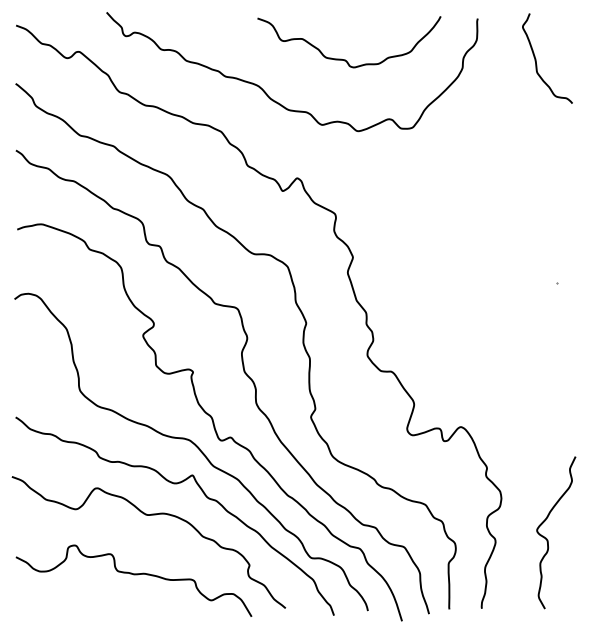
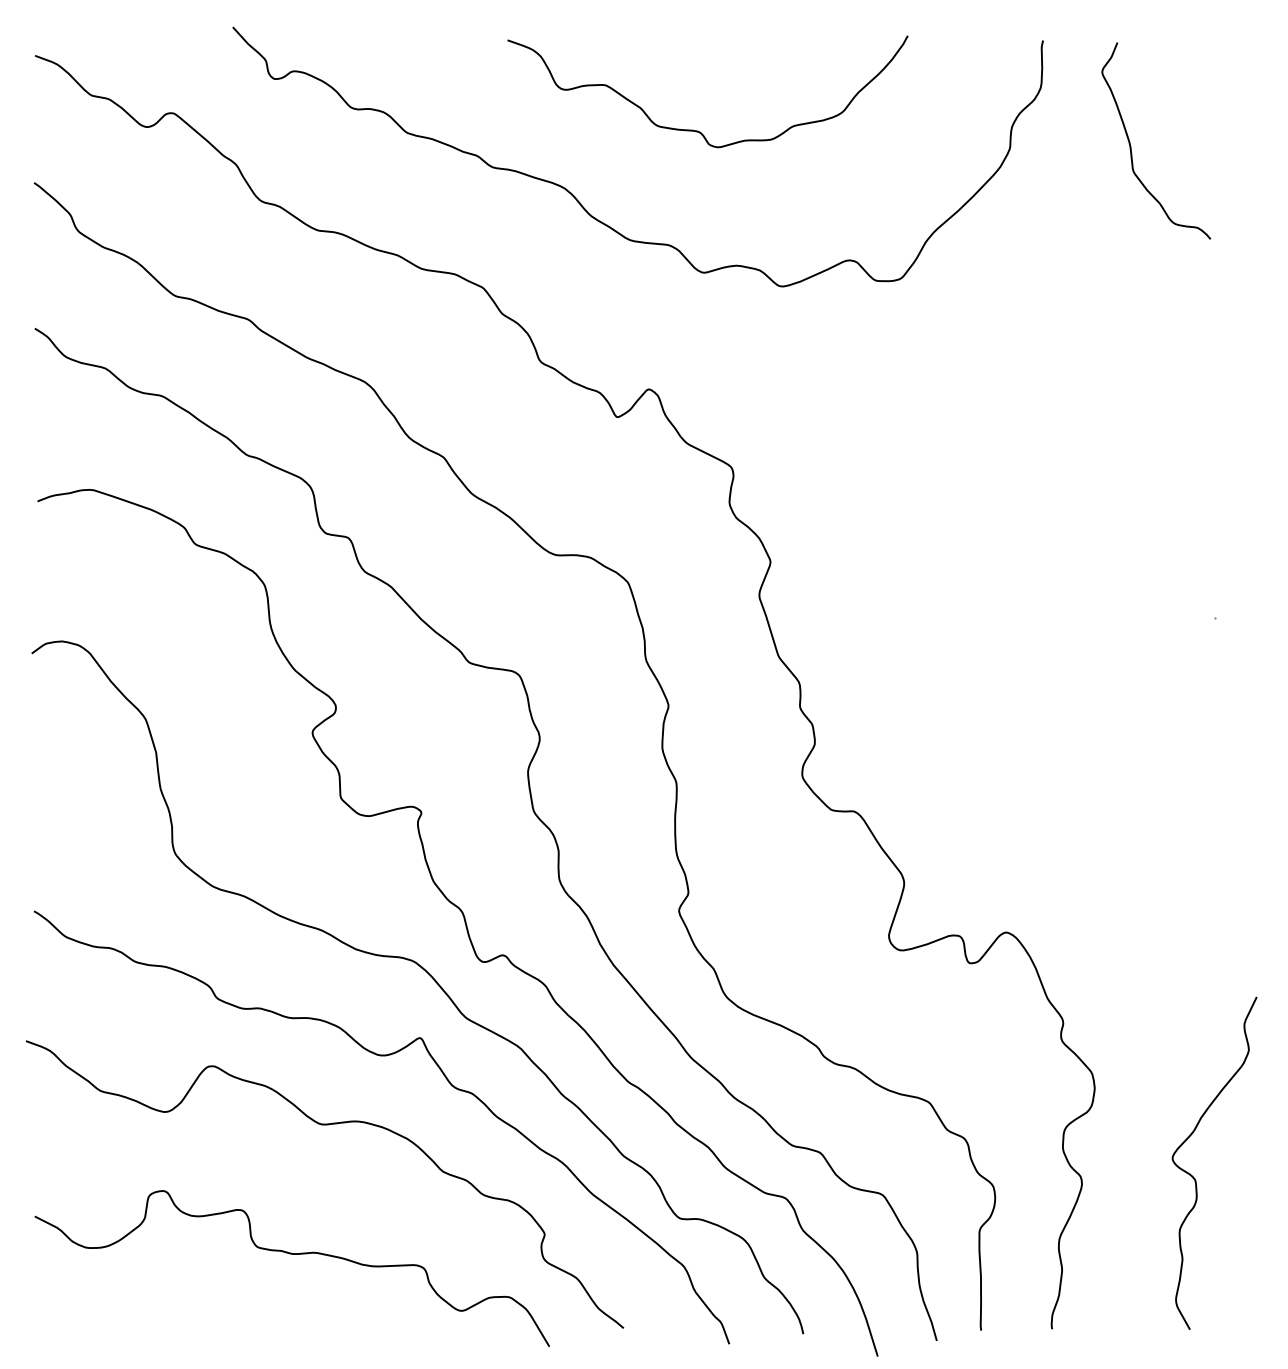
curve: (536, 58) -> (1131, 140), moved
curve: (345, 59) -> (699, 129), moved

